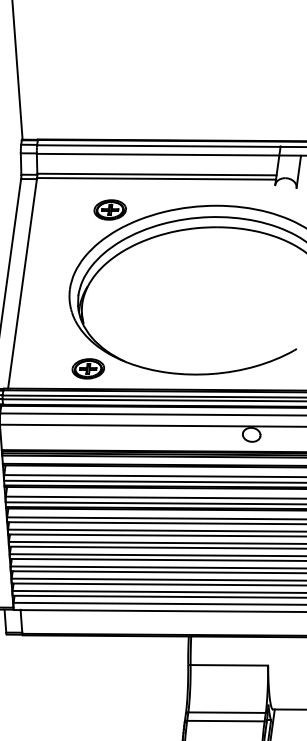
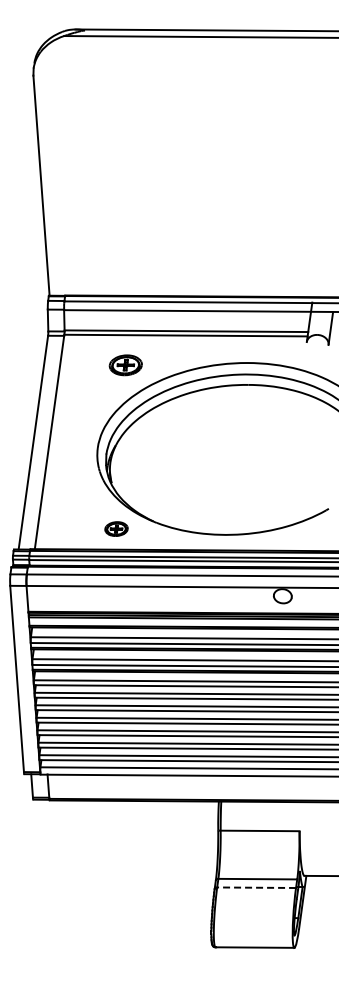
part: (109, 210) -> (125, 365), moved
part: (88, 368) -> (116, 528), size x0.7
line: (225, 720) -> (256, 887), solid -> dashed

